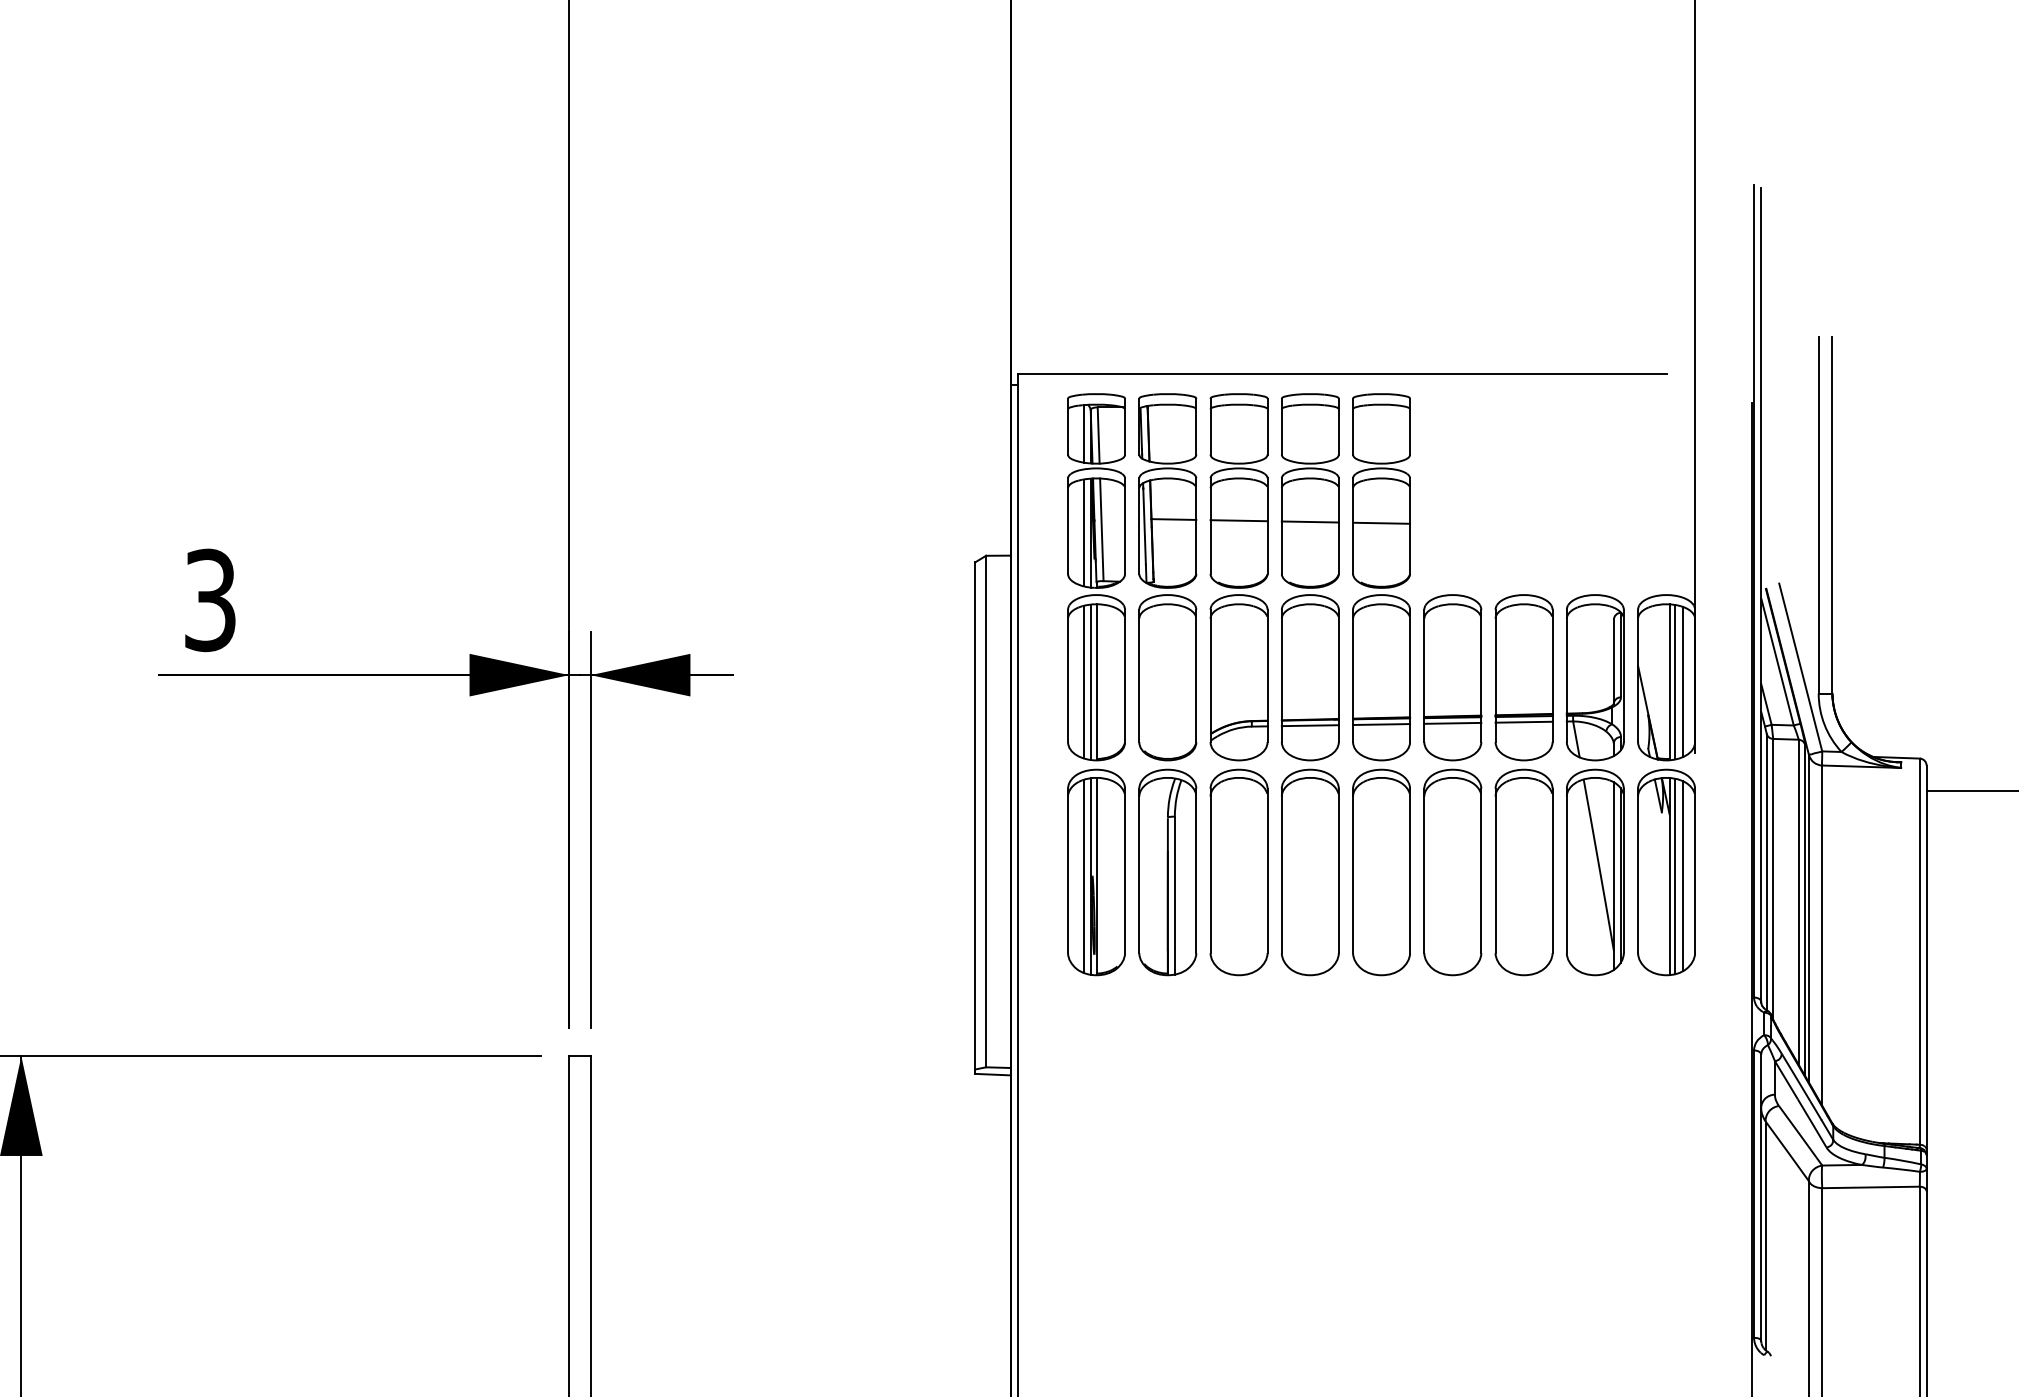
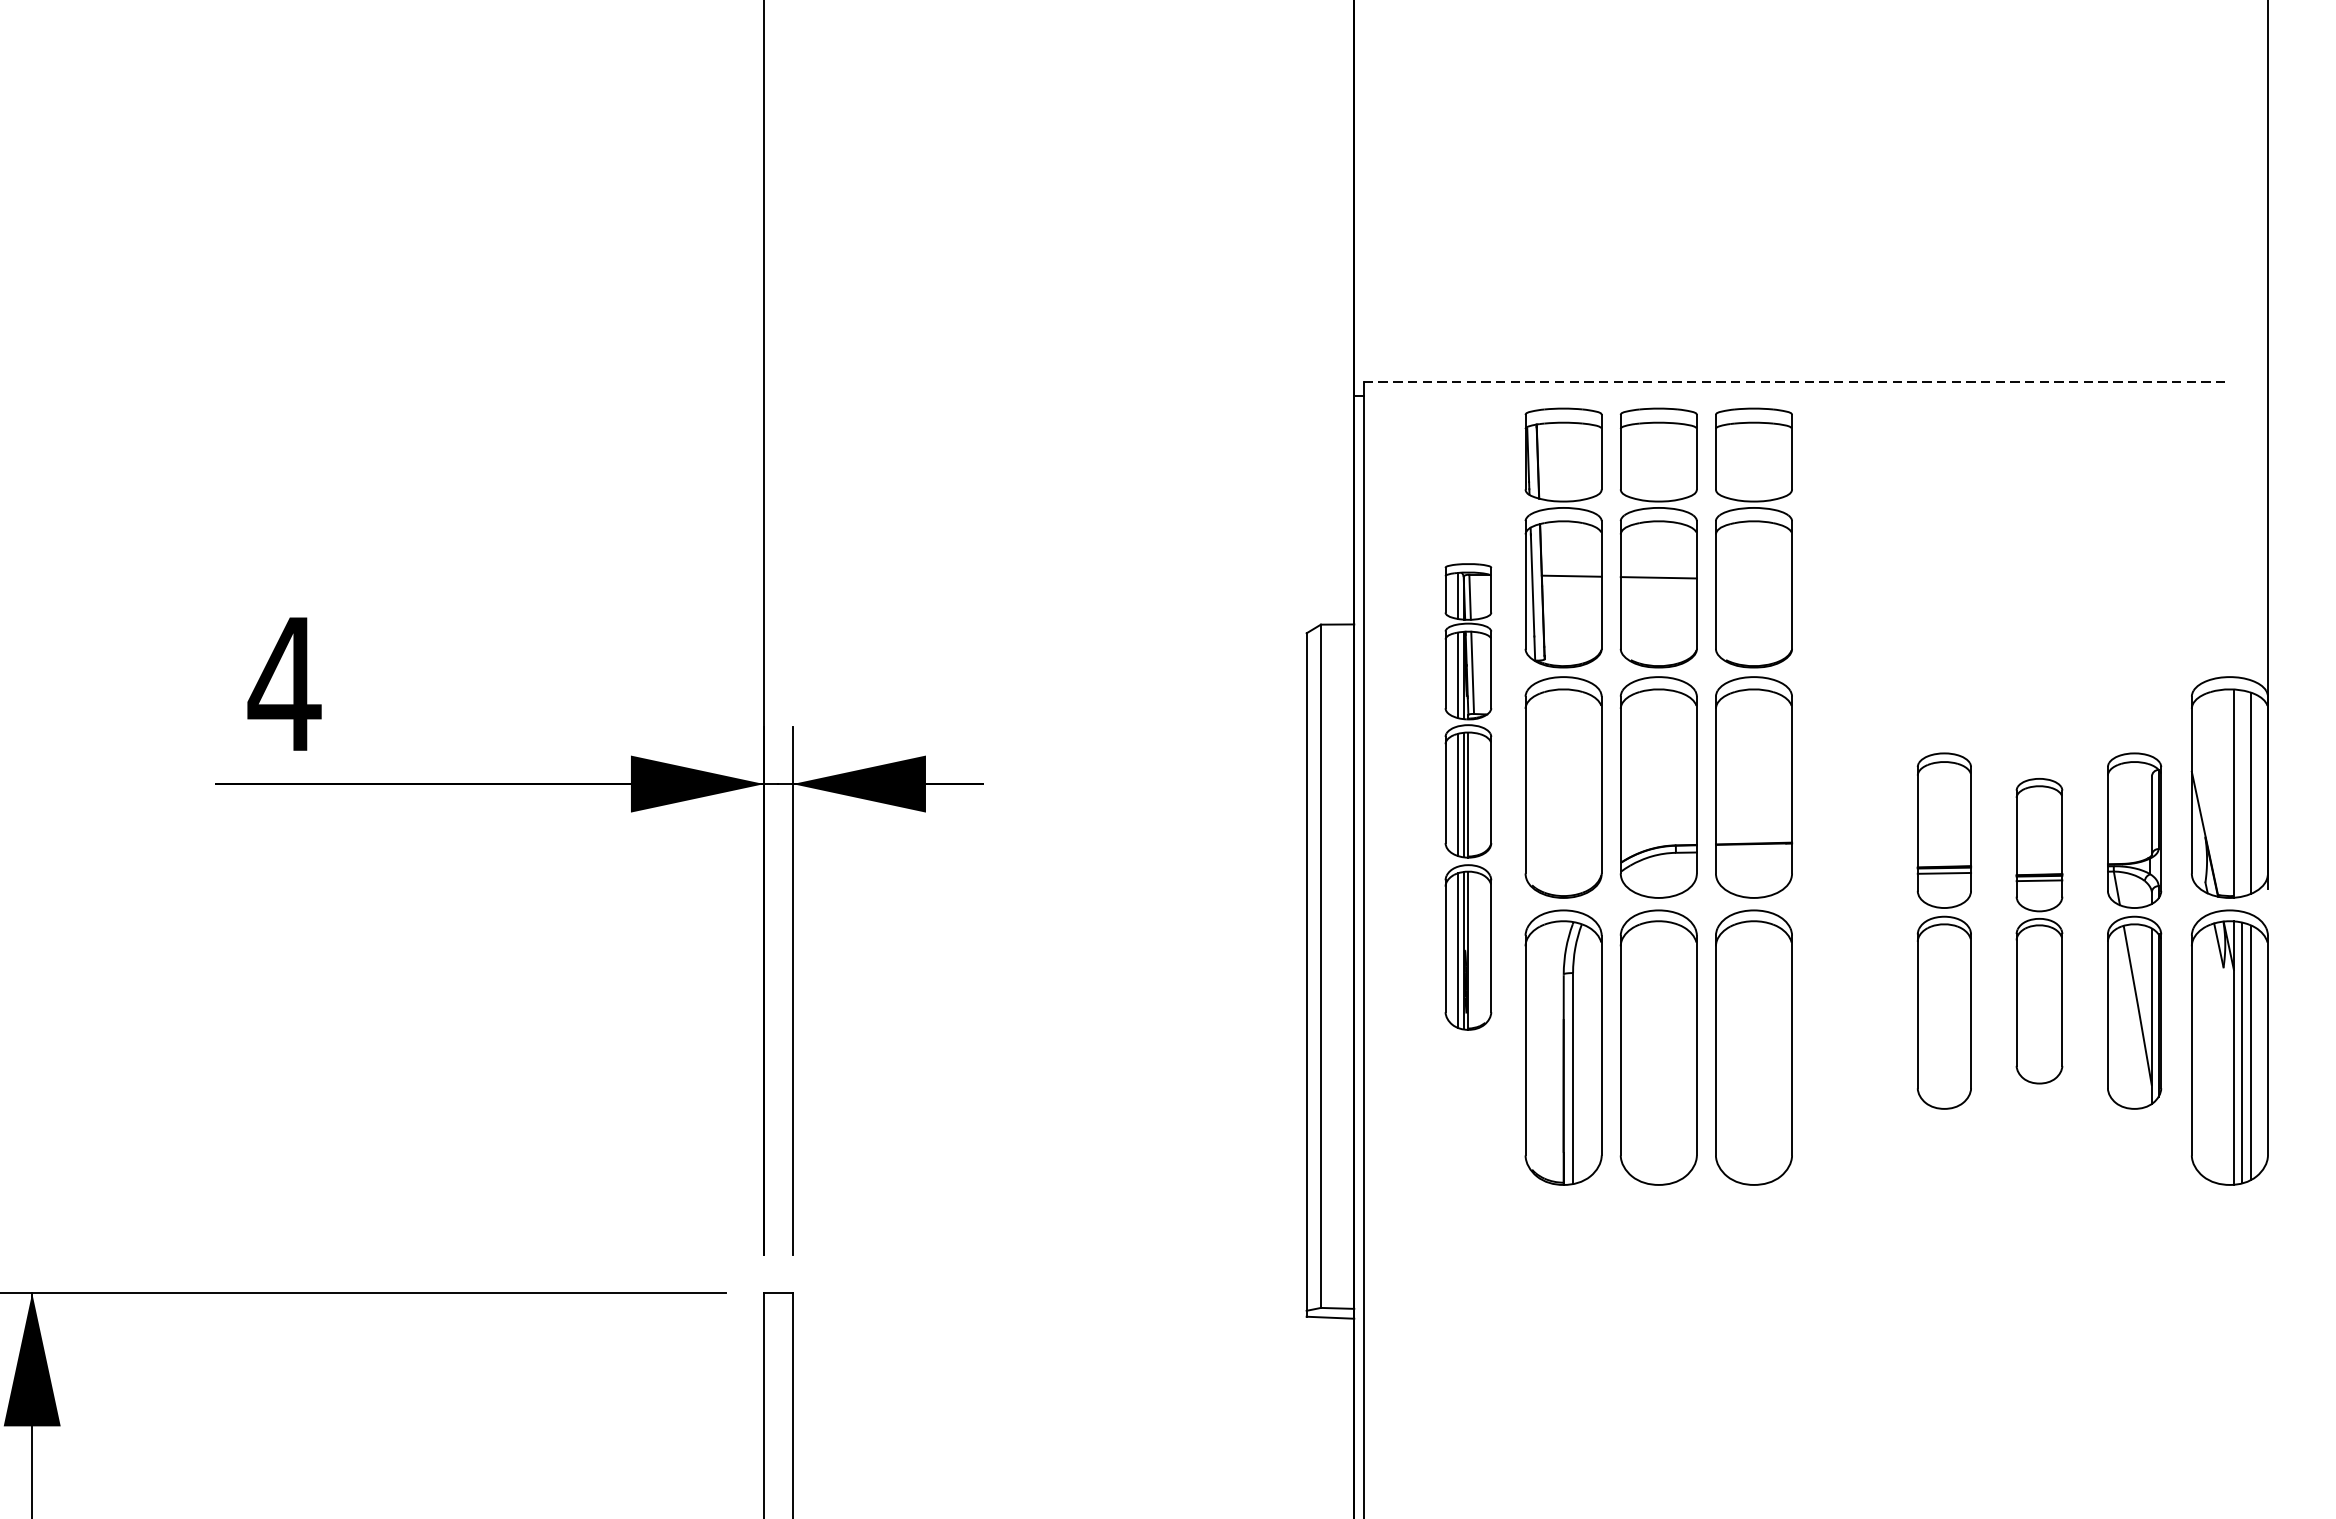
line: (1342, 374) -> (1796, 382), solid -> dashed
line: (1309, 521) -> (1752, 578), removed
text: (209, 600) -> (283, 684), 3 -> 4
line: (1675, 682) -> (2241, 793), removed
part: (1096, 684) -> (1468, 796), size x0.6
part: (1381, 684) -> (1849, 796), removed
line: (1309, 725) -> (1752, 851), removed
part: (1452, 785) -> (1943, 931), size x0.7
part: (1523, 785) -> (2038, 931), size x0.6
part: (1594, 785) -> (2133, 931), size x0.7

